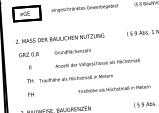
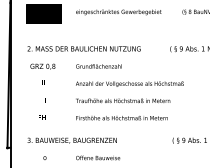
fill: (27, 13) -> (44, 13), added
text: (76, 78) -> (123, 100), moved
text: (114, 89) -> (121, 118), moved

